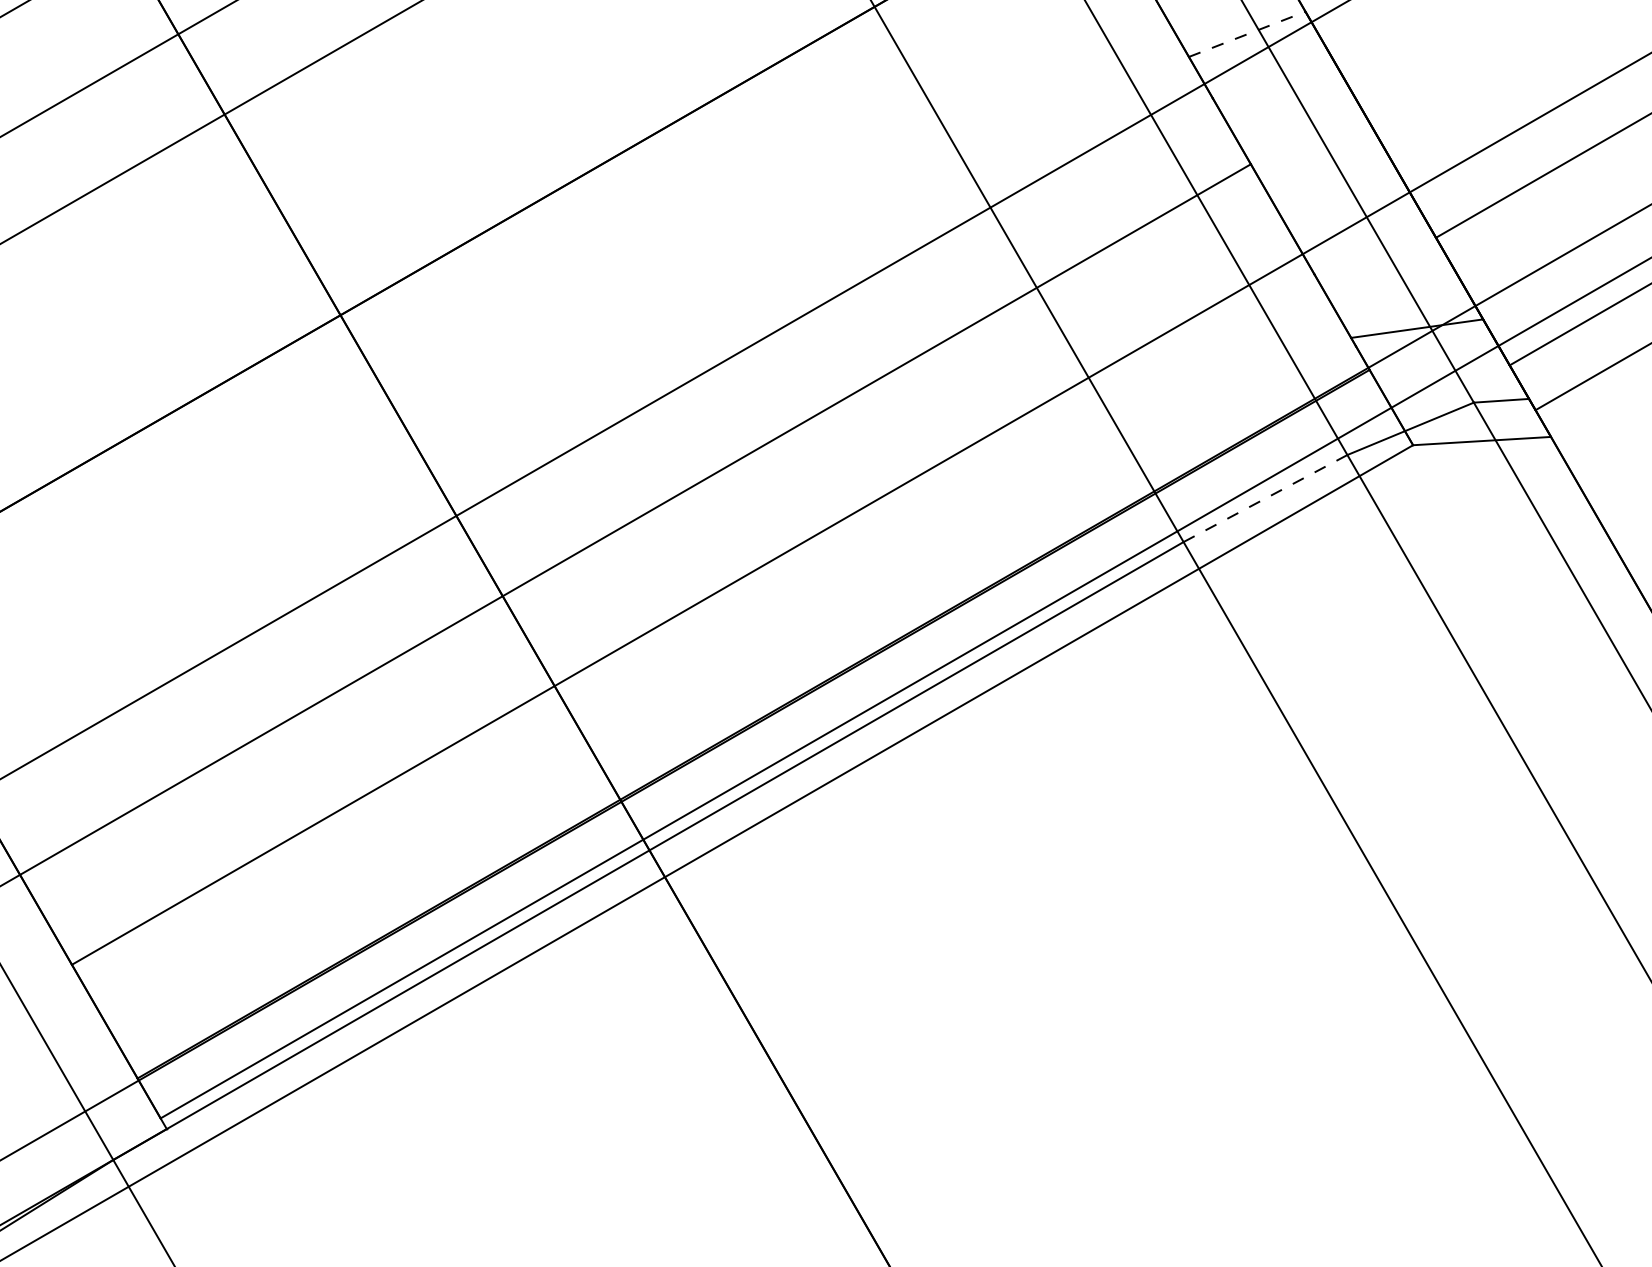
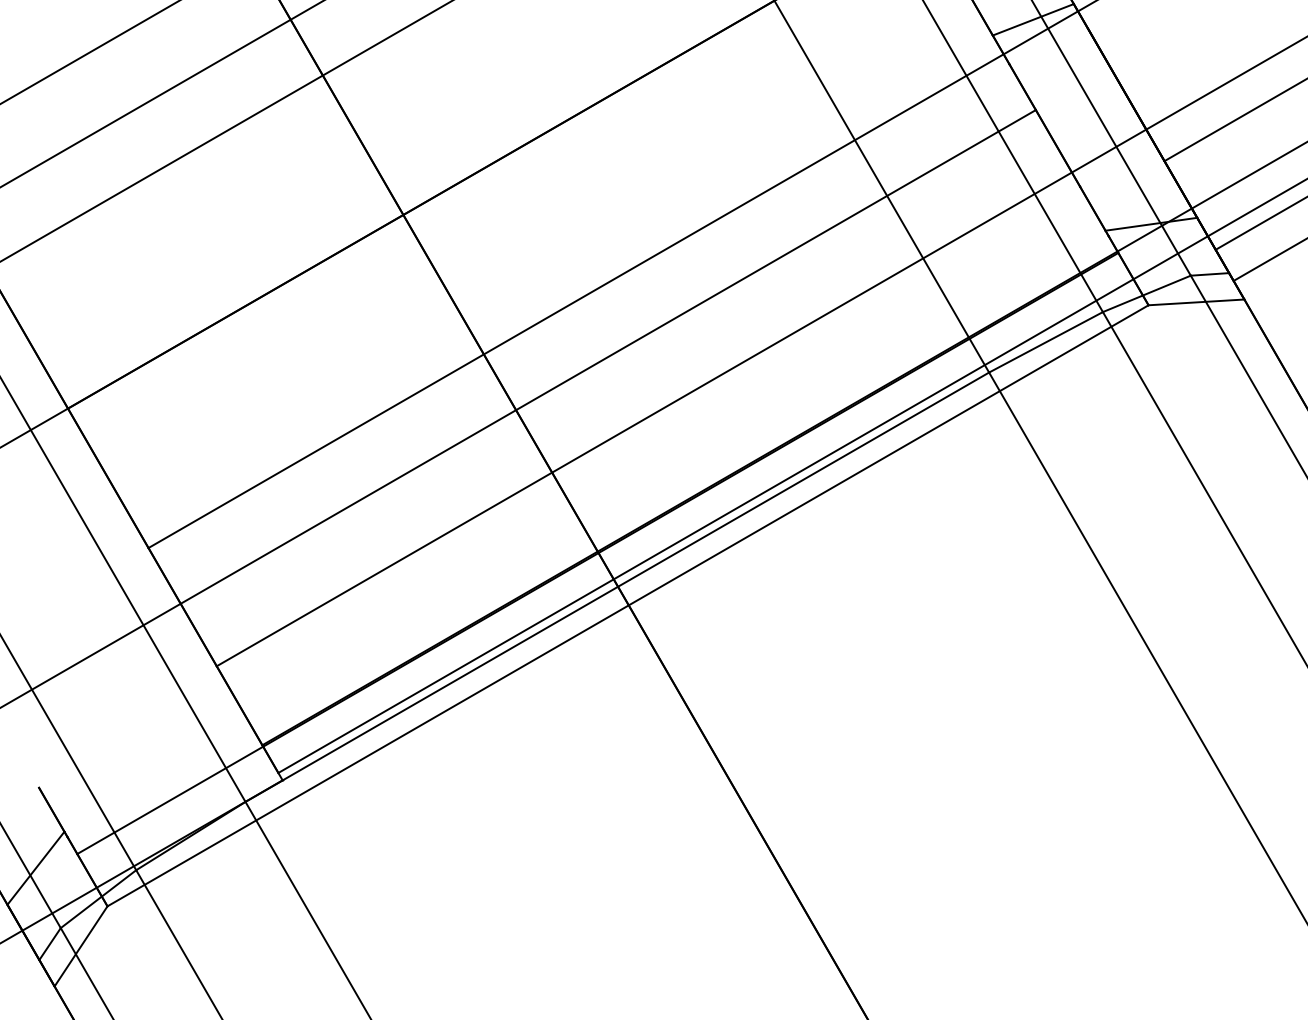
line: (1247, 33) -> (1033, 19), dashed -> solid
line: (1264, 498) -> (1045, 342), dashed -> solid

